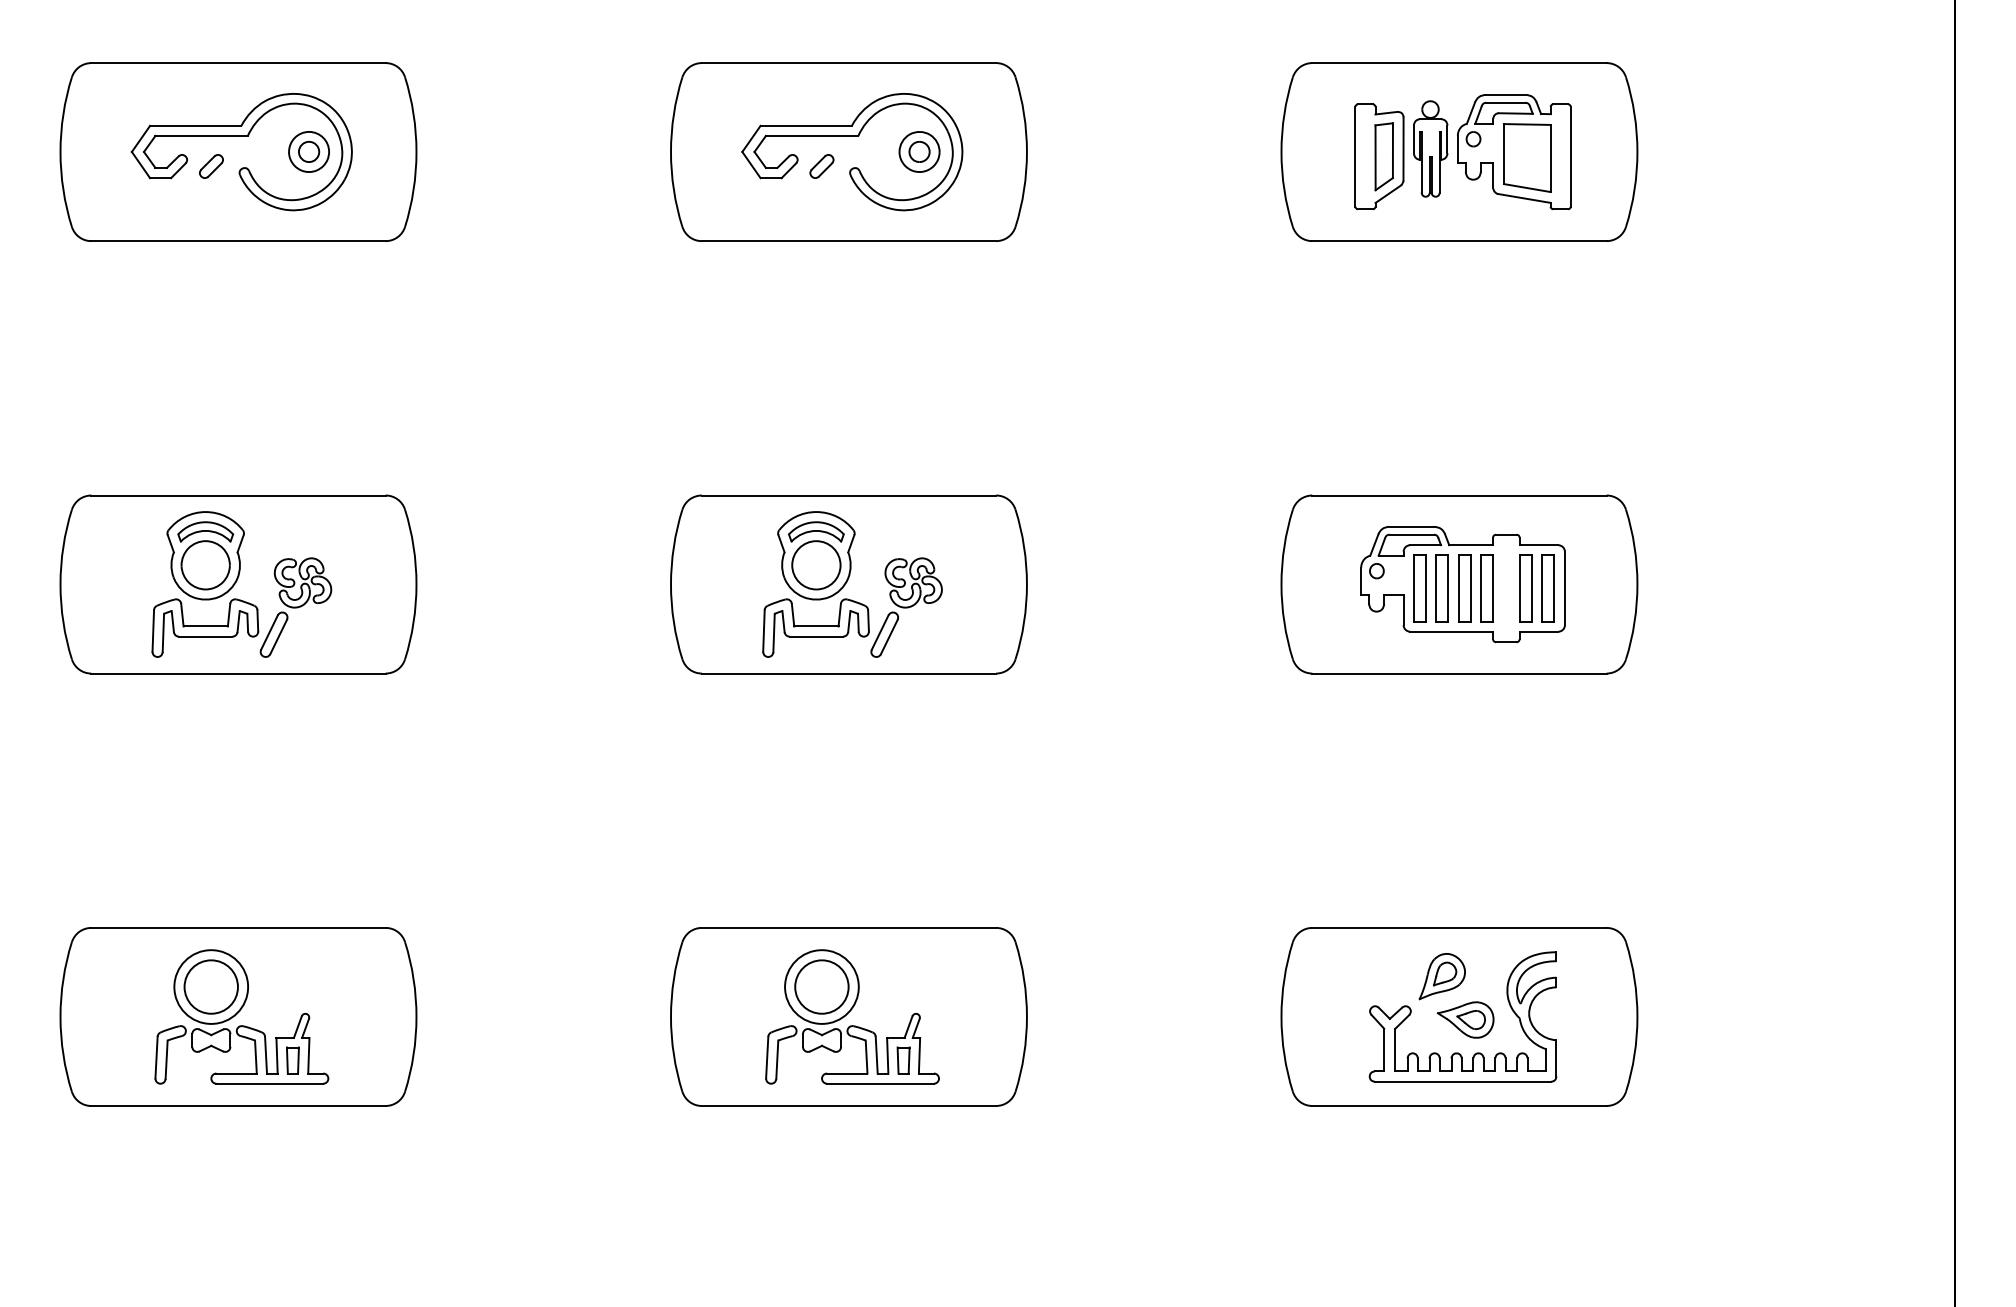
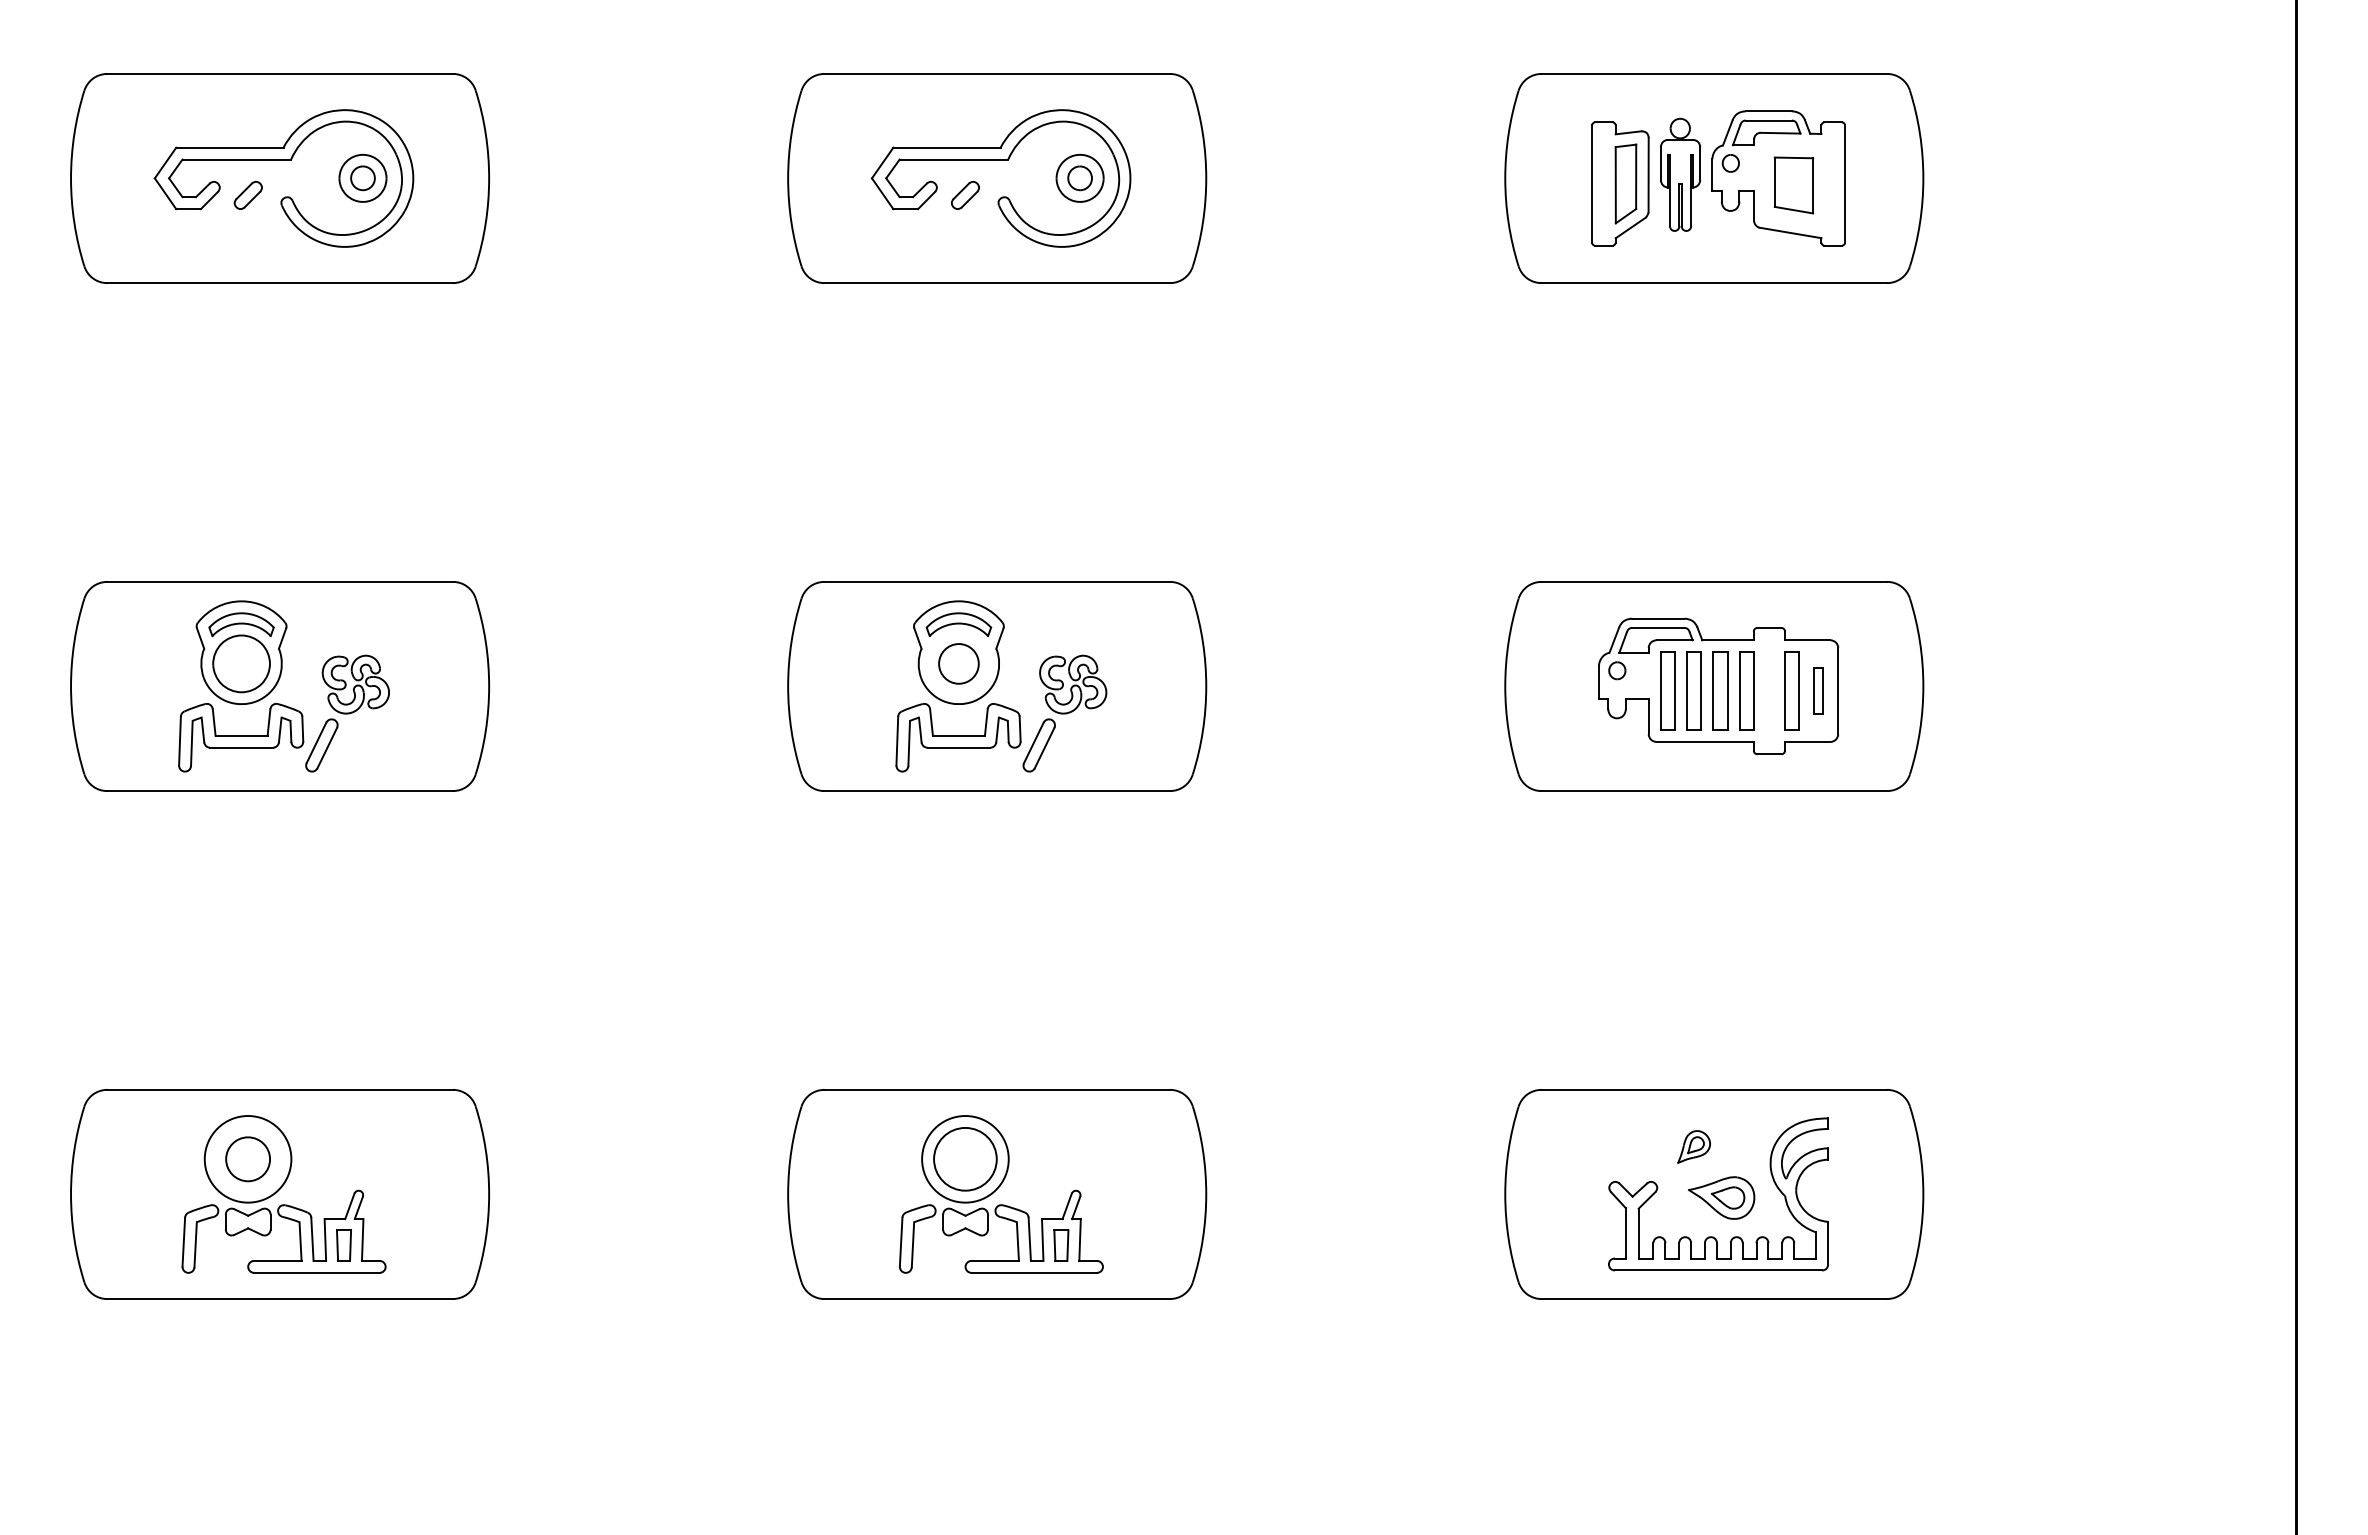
part: (1526, 158) -> (1793, 185), size x0.7
circle: (816, 564) -> (958, 663), size x0.7
part: (1548, 587) -> (1818, 690), size x0.6
part: (1441, 976) -> (1693, 1146), size x0.6
circle: (210, 986) -> (247, 1158), size x0.7

